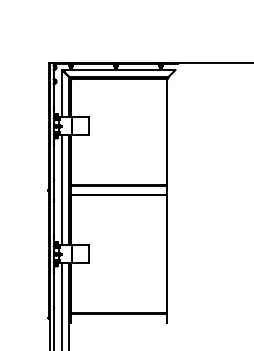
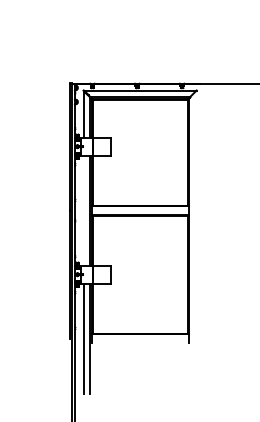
line: (62, 190) -> (83, 210), removed

